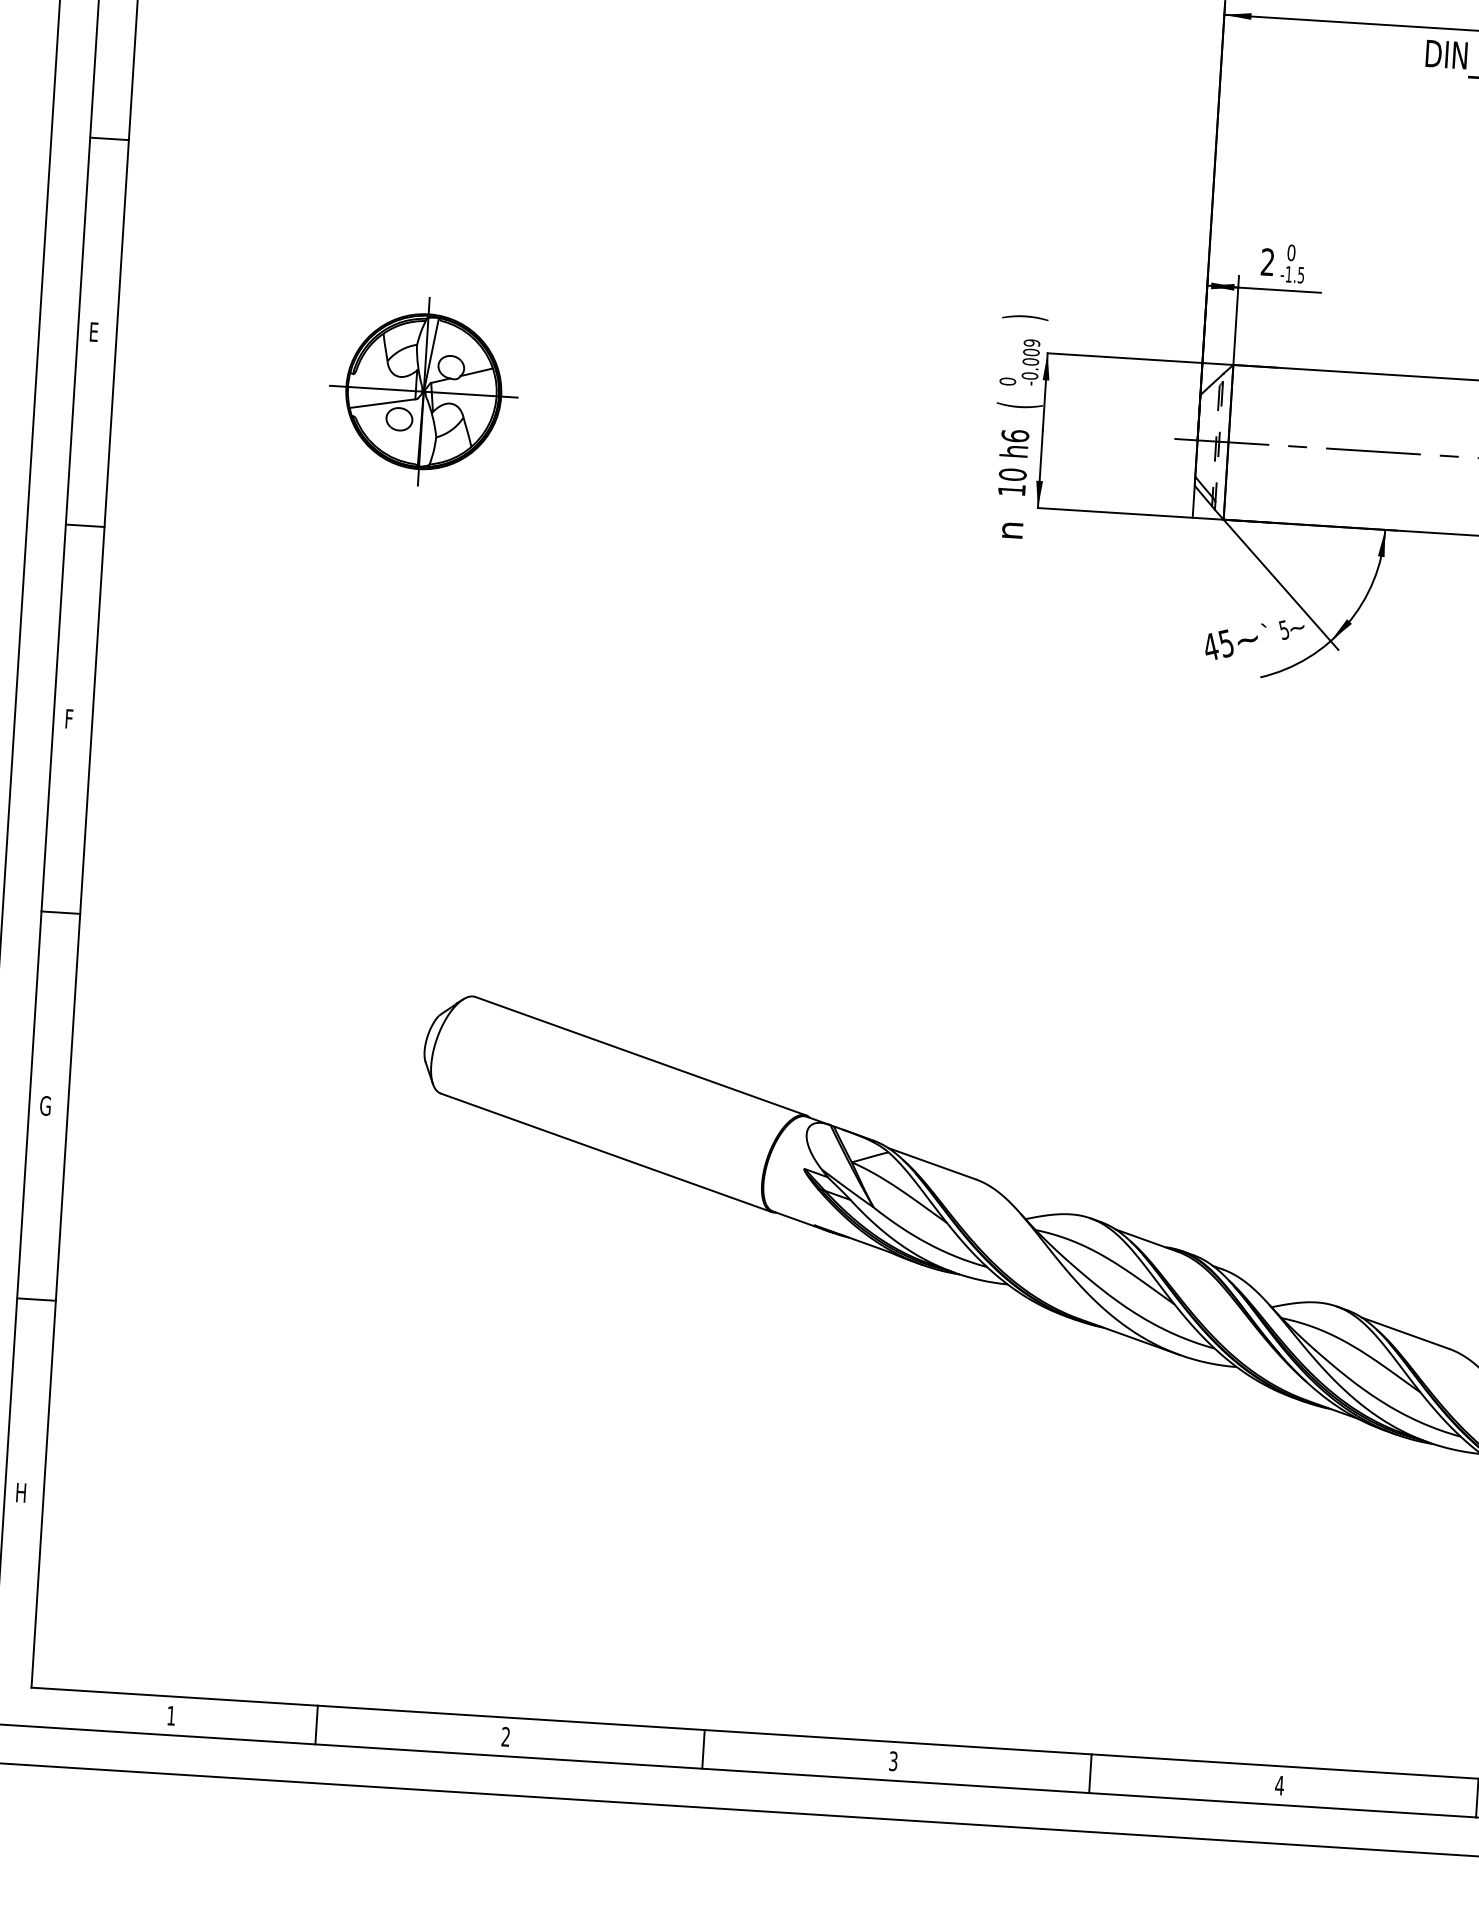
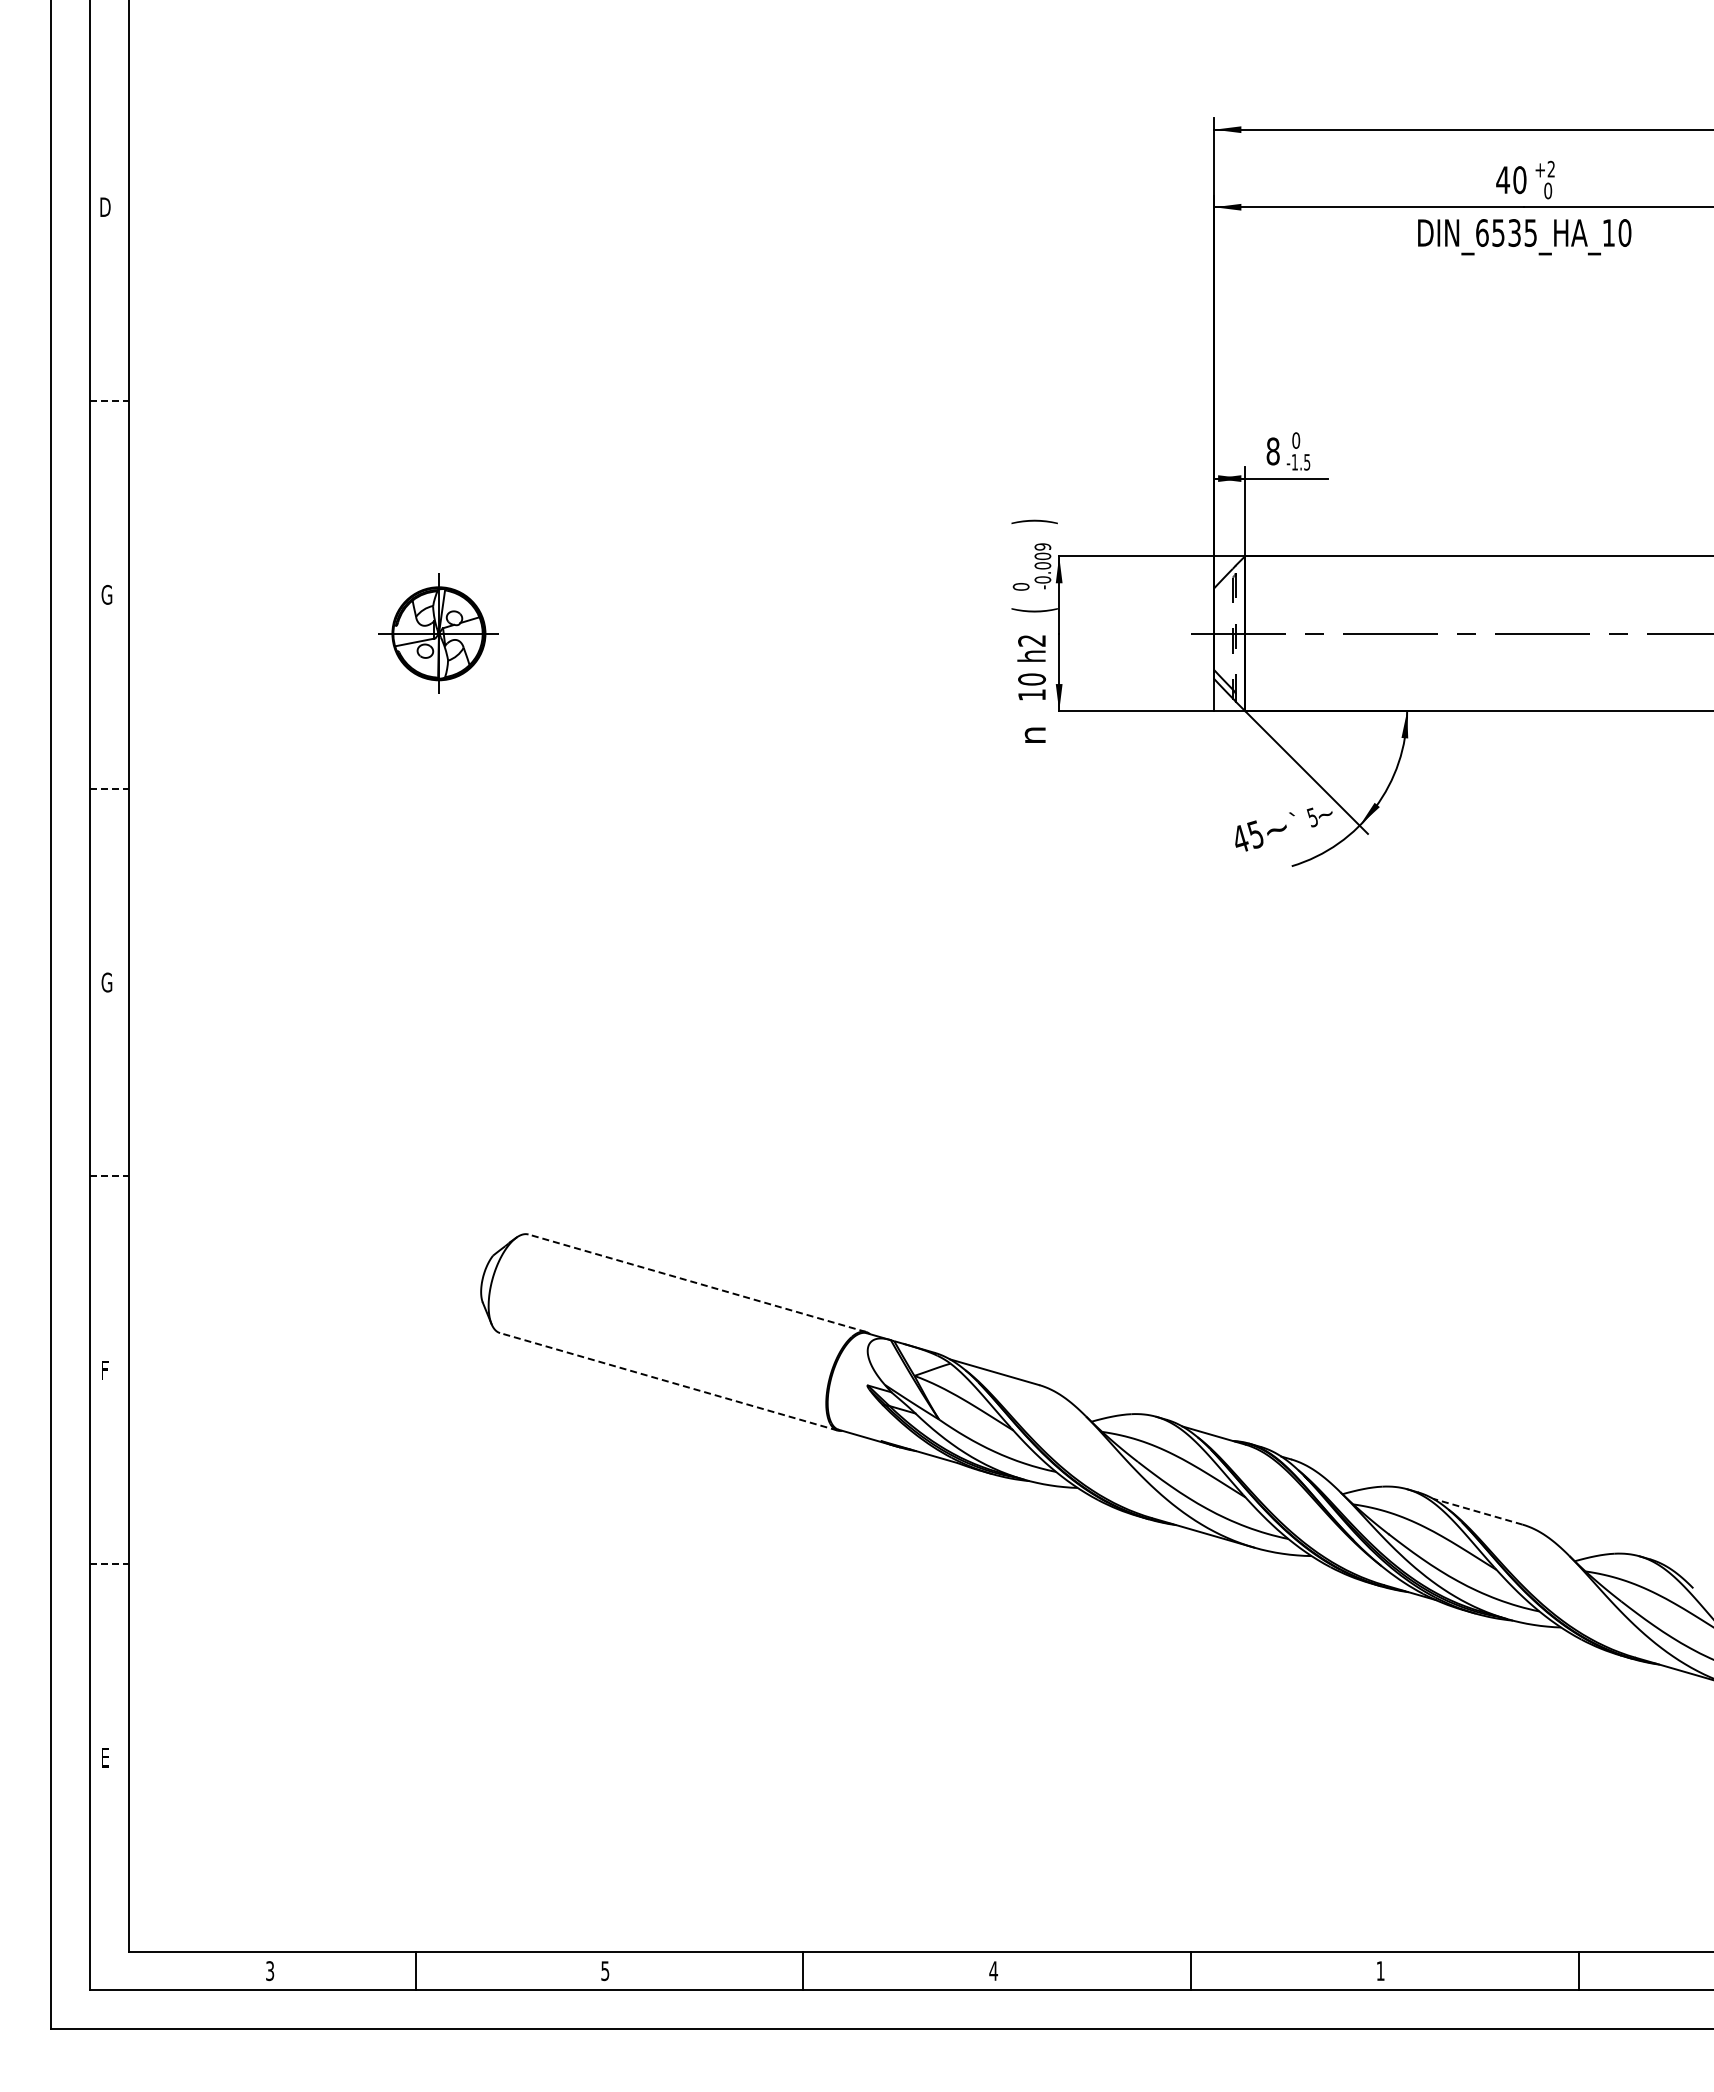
line: (109, 139) -> (109, 401), solid -> dashed
text: (1267, 262) -> (1272, 451), 2 -> 8
text: (94, 331) -> (106, 594), E -> G
part: (423, 391) -> (438, 633), size x0.6
text: (1015, 435) -> (1032, 640), h6 -> h2
line: (85, 525) -> (109, 788), solid -> dashed
text: (70, 718) -> (106, 982), F -> G
line: (60, 912) -> (109, 1176), solid -> dashed
line: (641, 1056) -> (697, 1283), solid -> dashed
text: (45, 1106) -> (106, 1370), G -> F
line: (605, 1152) -> (668, 1381), solid -> dashed
line: (36, 1300) -> (109, 1564), solid -> dashed
line: (1405, 1333) -> (1477, 1511), solid -> dashed
text: (21, 1492) -> (106, 1757), H -> E
text: (171, 1716) -> (270, 1971), 1 -> 3
text: (506, 1737) -> (605, 1971), 2 -> 5
text: (893, 1761) -> (993, 1971), 3 -> 4
text: (1279, 1785) -> (1380, 1970), 4 -> 1

